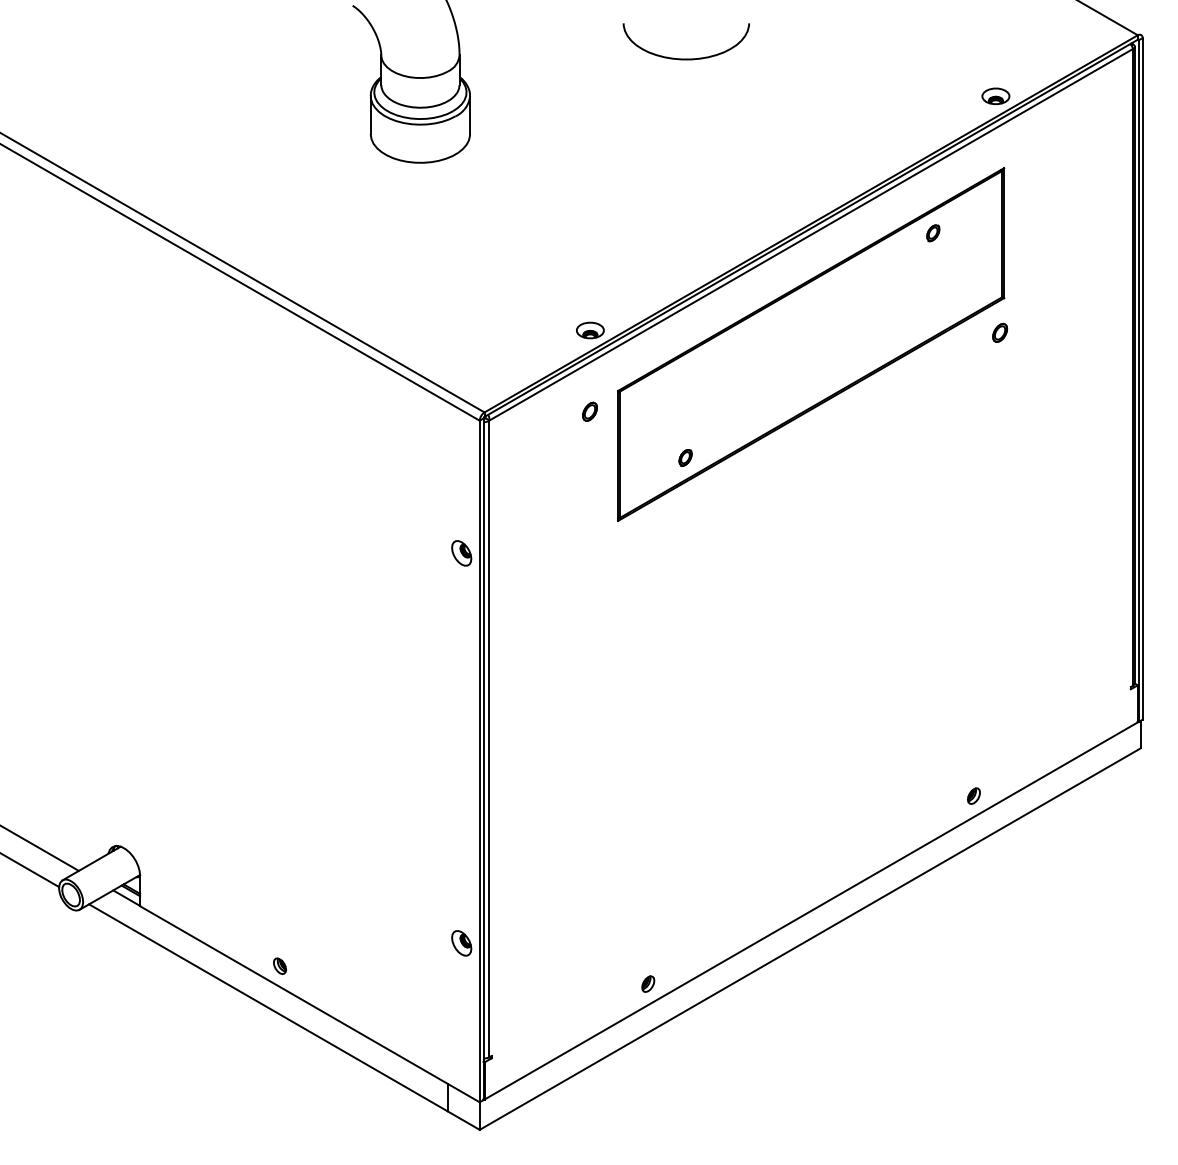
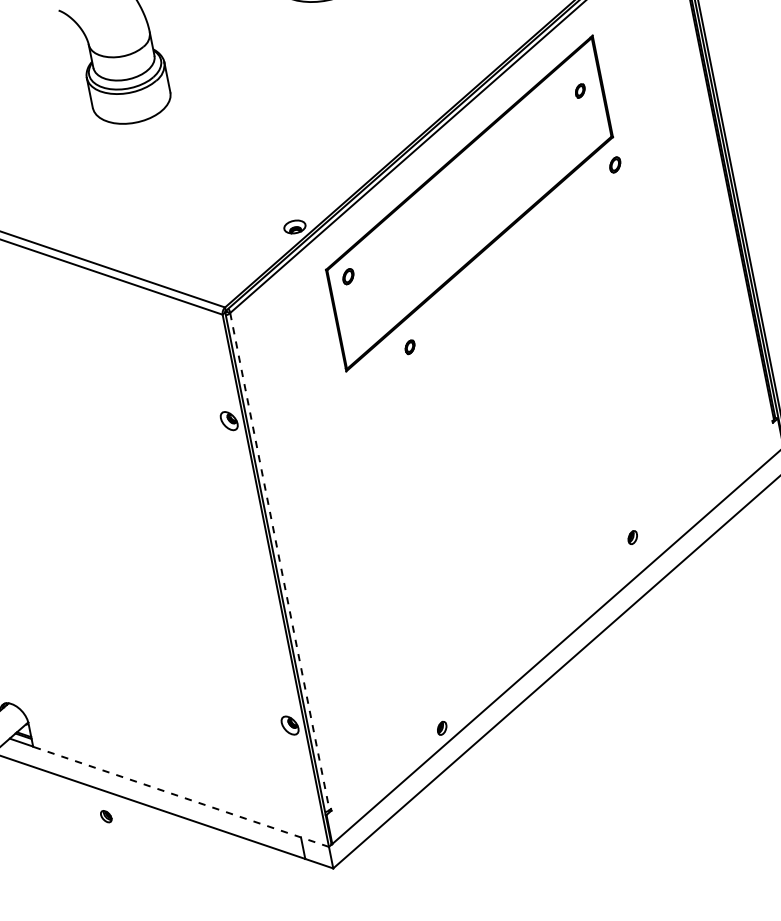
part: (933, 233) -> (580, 91), moved
part: (589, 411) -> (347, 276), moved
part: (685, 457) -> (409, 346), moved
line: (489, 739) -> (279, 562), solid -> dashed
part: (973, 795) -> (632, 537), moved
part: (280, 965) -> (106, 815), moved
line: (309, 1004) -> (180, 797), solid -> dashed

